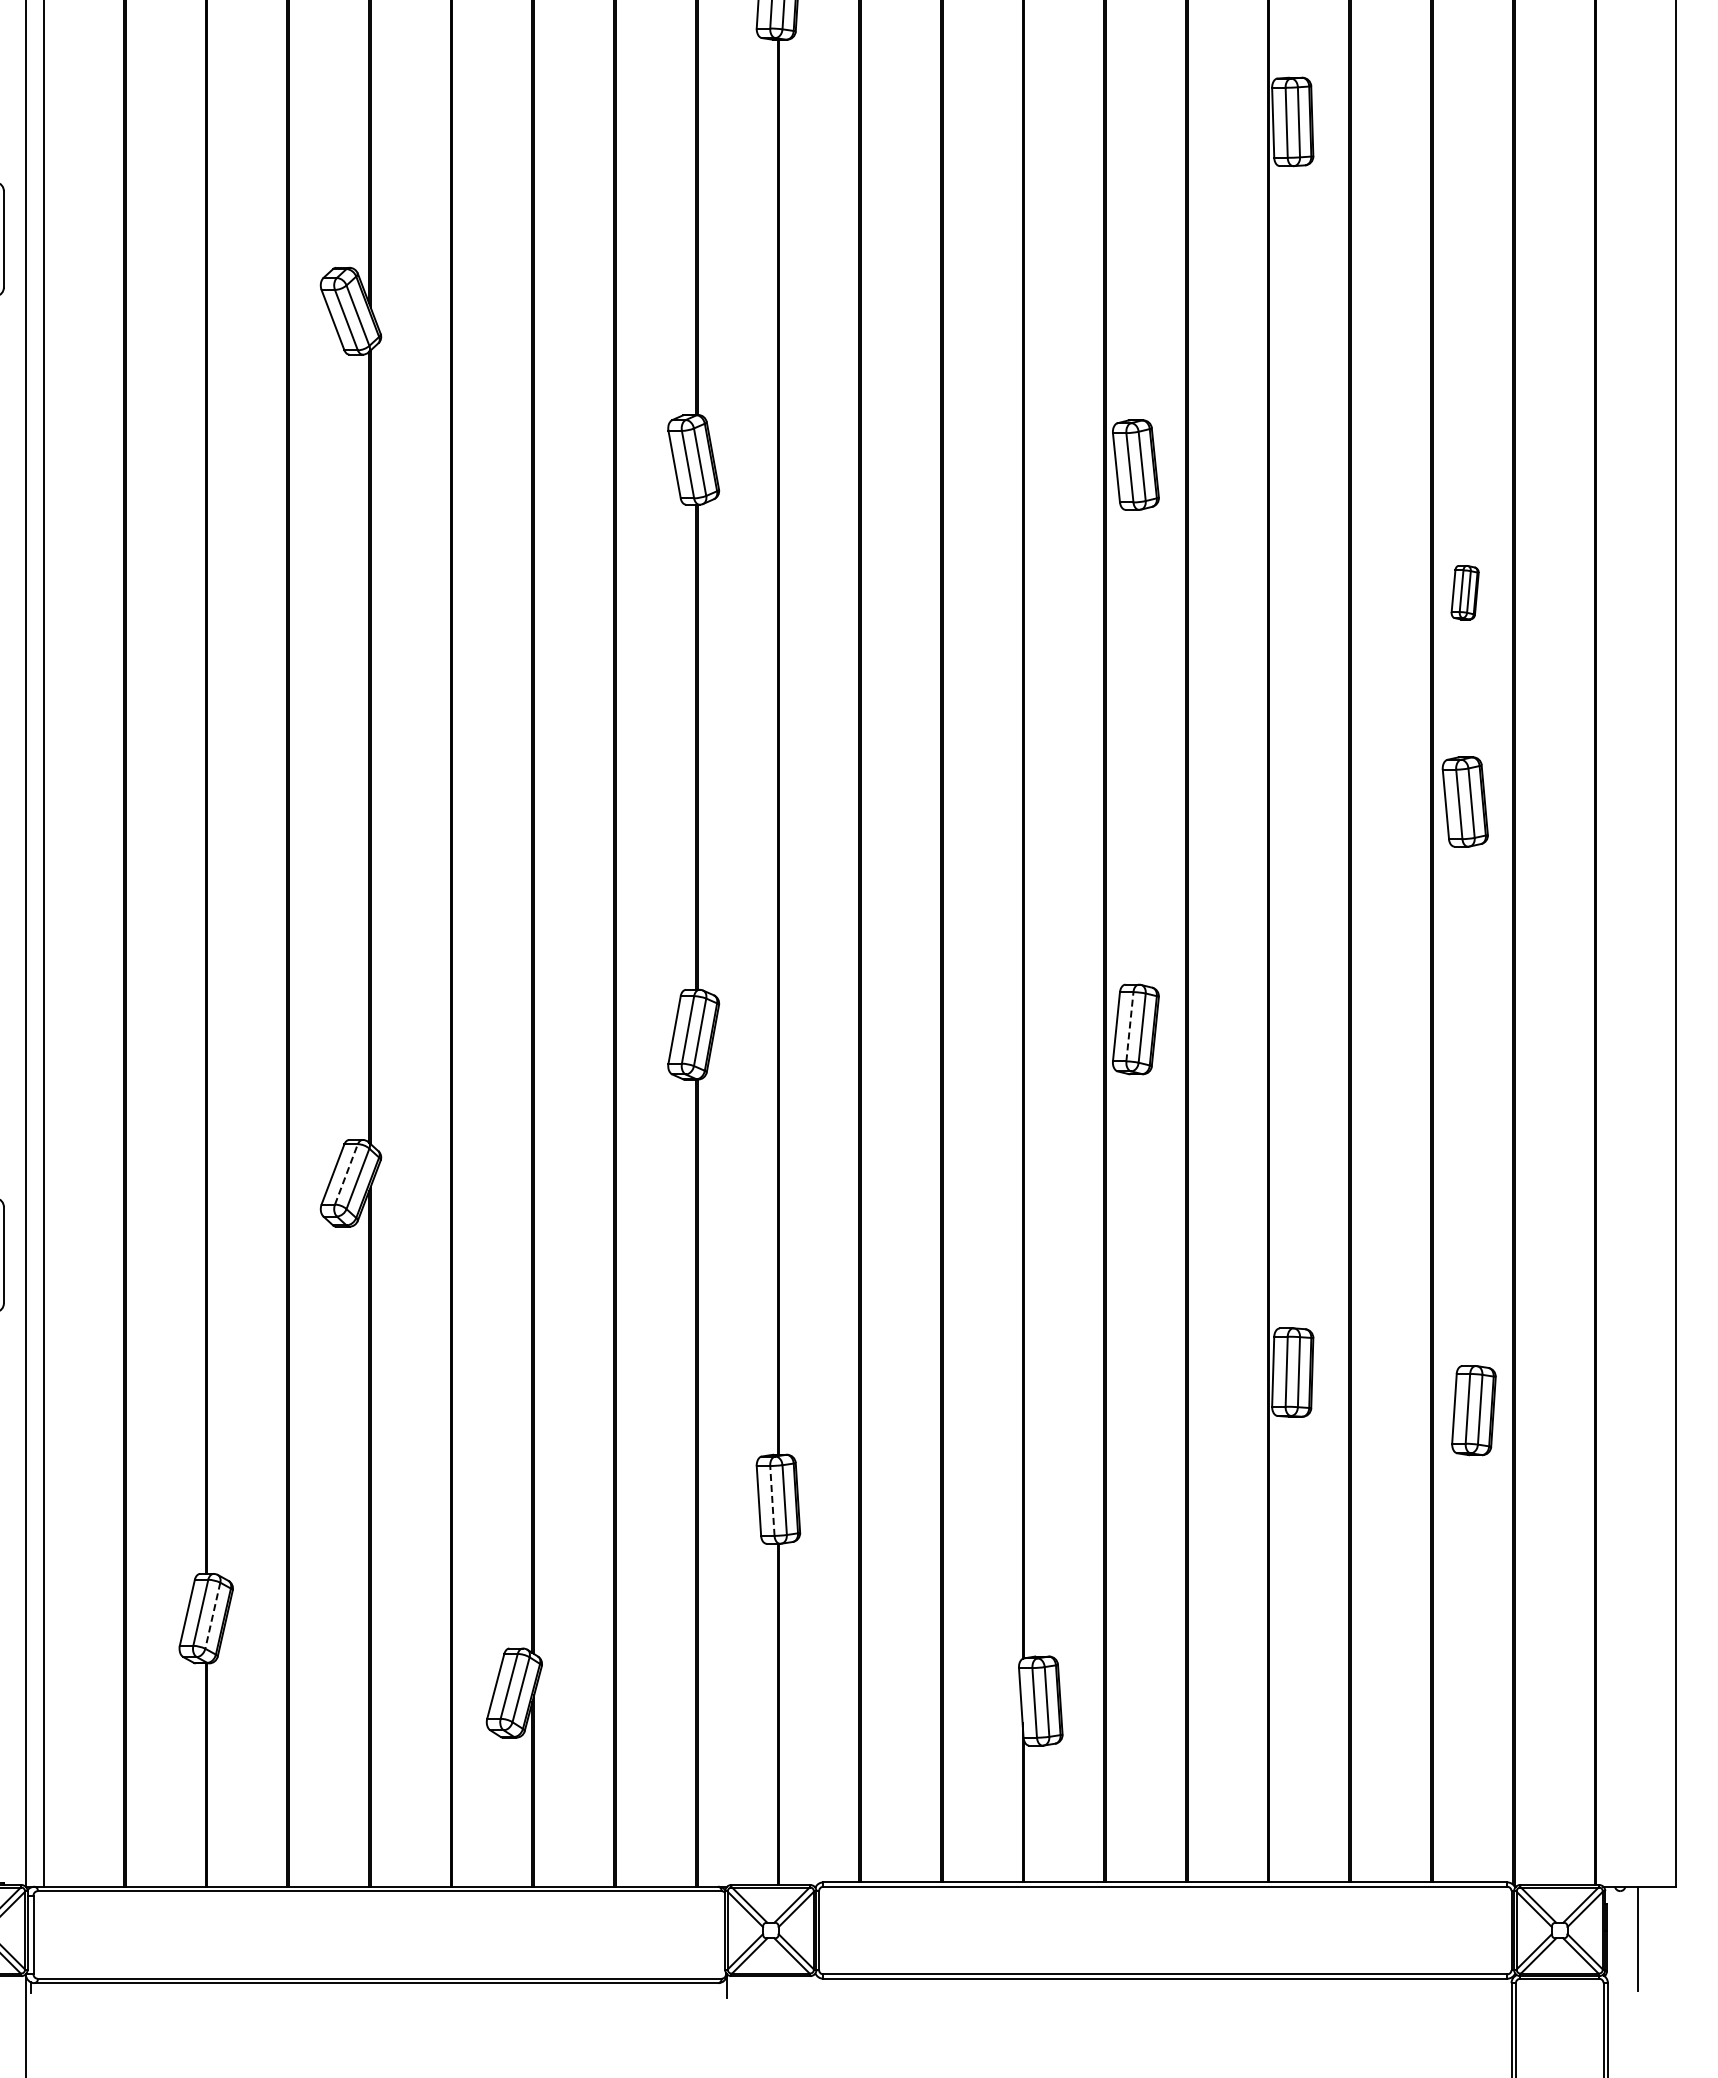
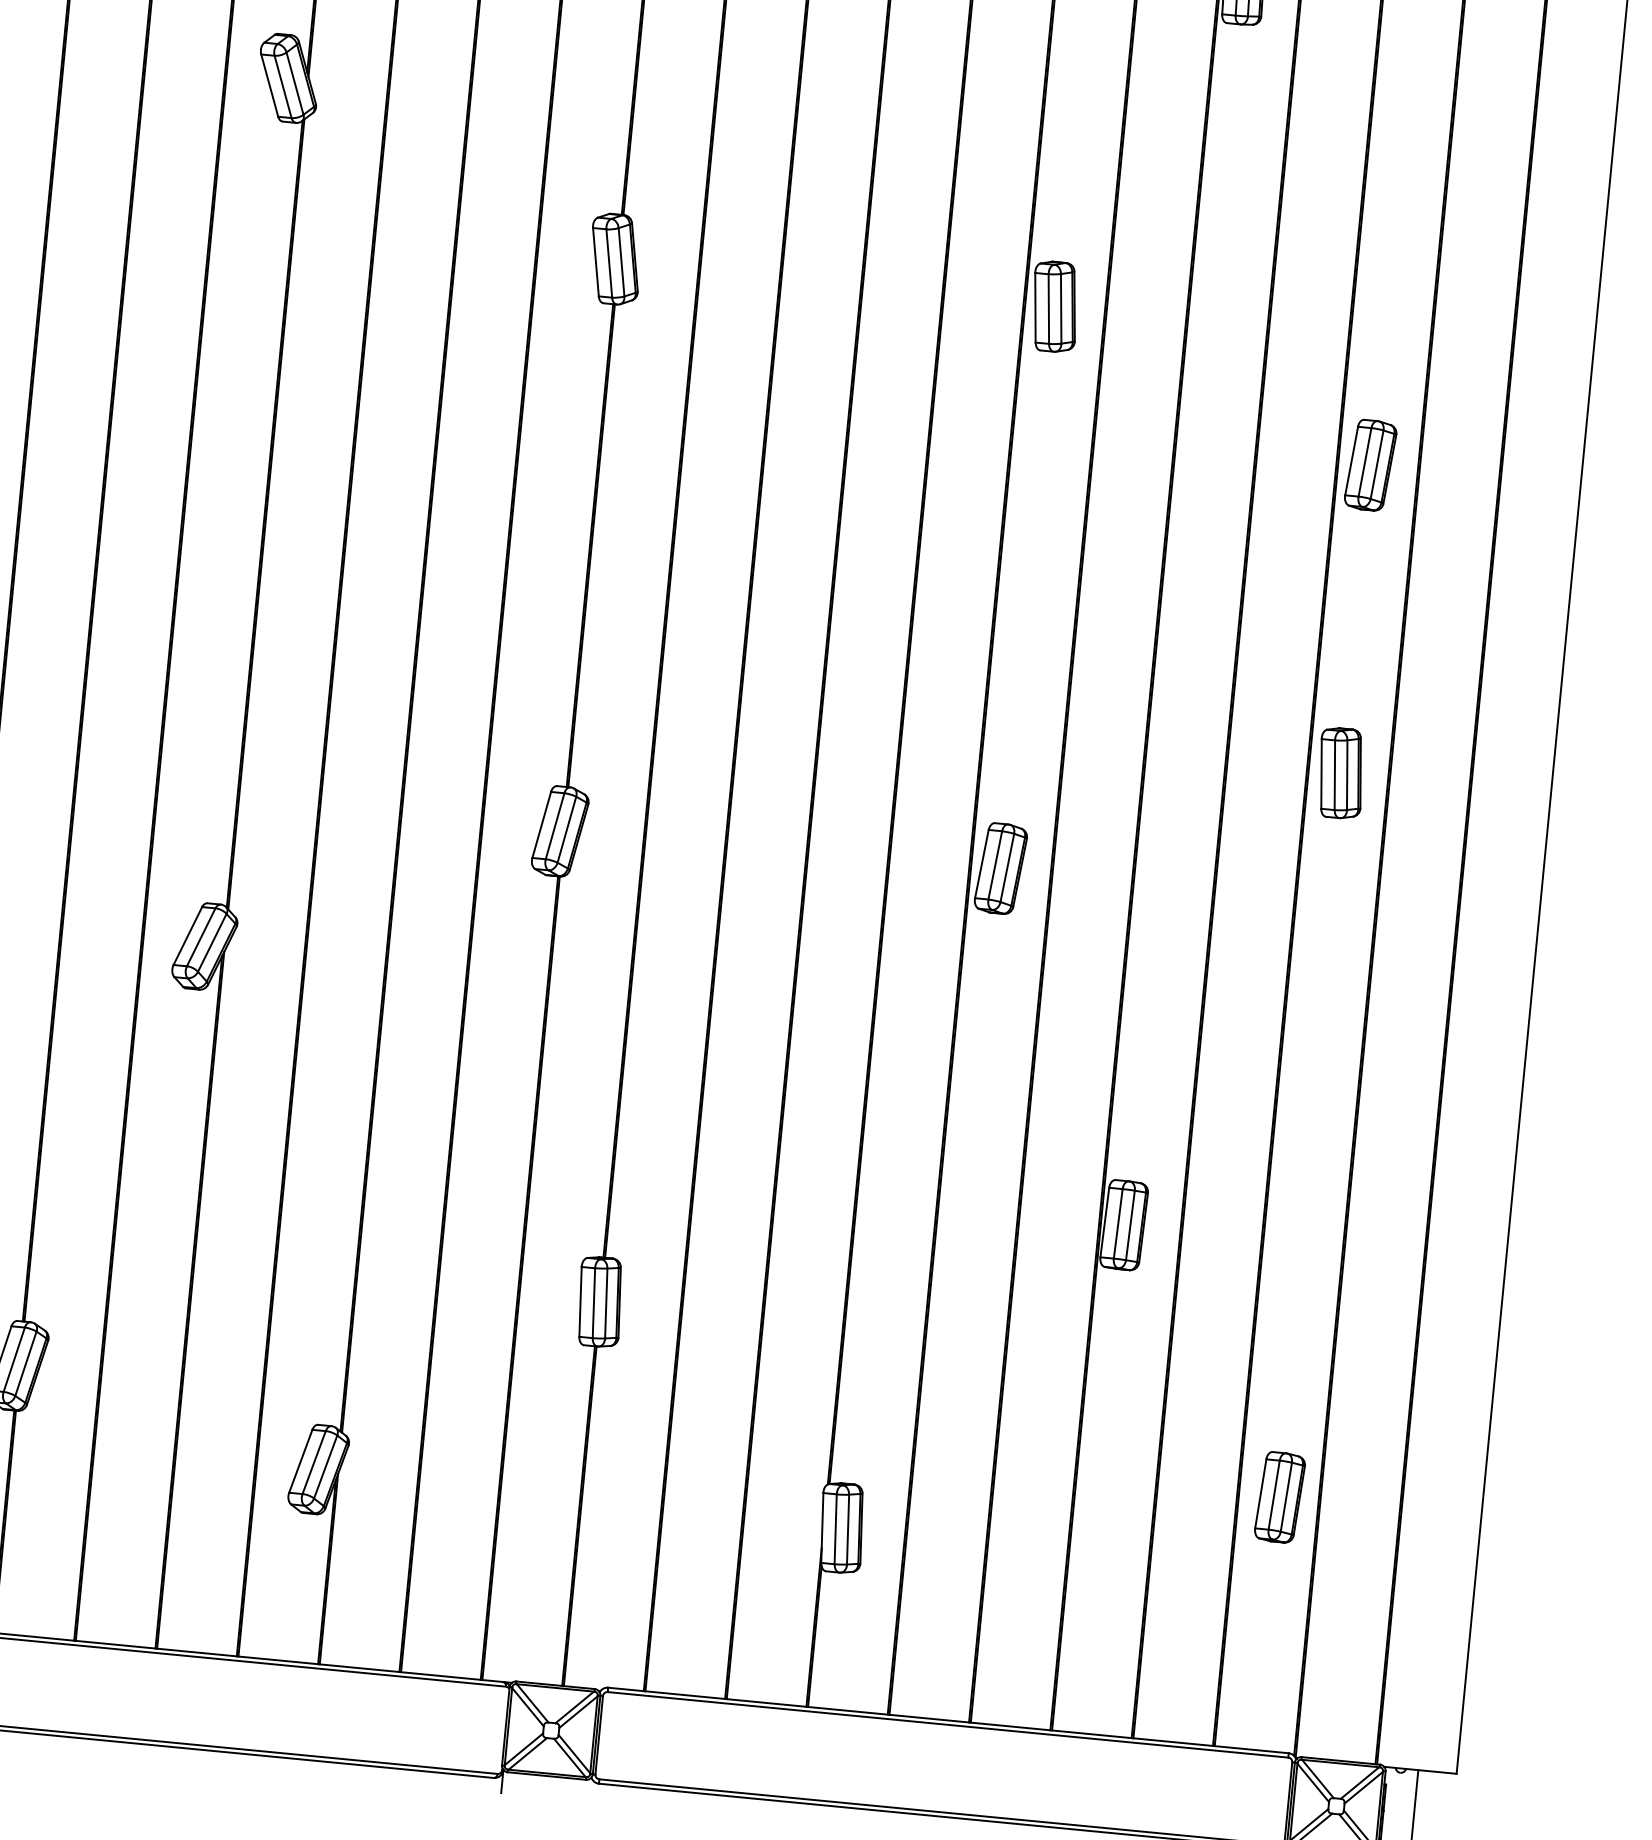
part: (1464, 592) -> (1369, 465), size x1.67
part: (1464, 801) -> (1340, 772), moved
line: (1129, 1026) -> (994, 865), dashed -> solid
line: (346, 1173) -> (201, 936), dashed -> solid
part: (1473, 1410) -> (1279, 1497), moved
line: (772, 1500) -> (594, 1302), dashed -> solid
line: (212, 1615) -> (25, 1363), dashed -> solid

